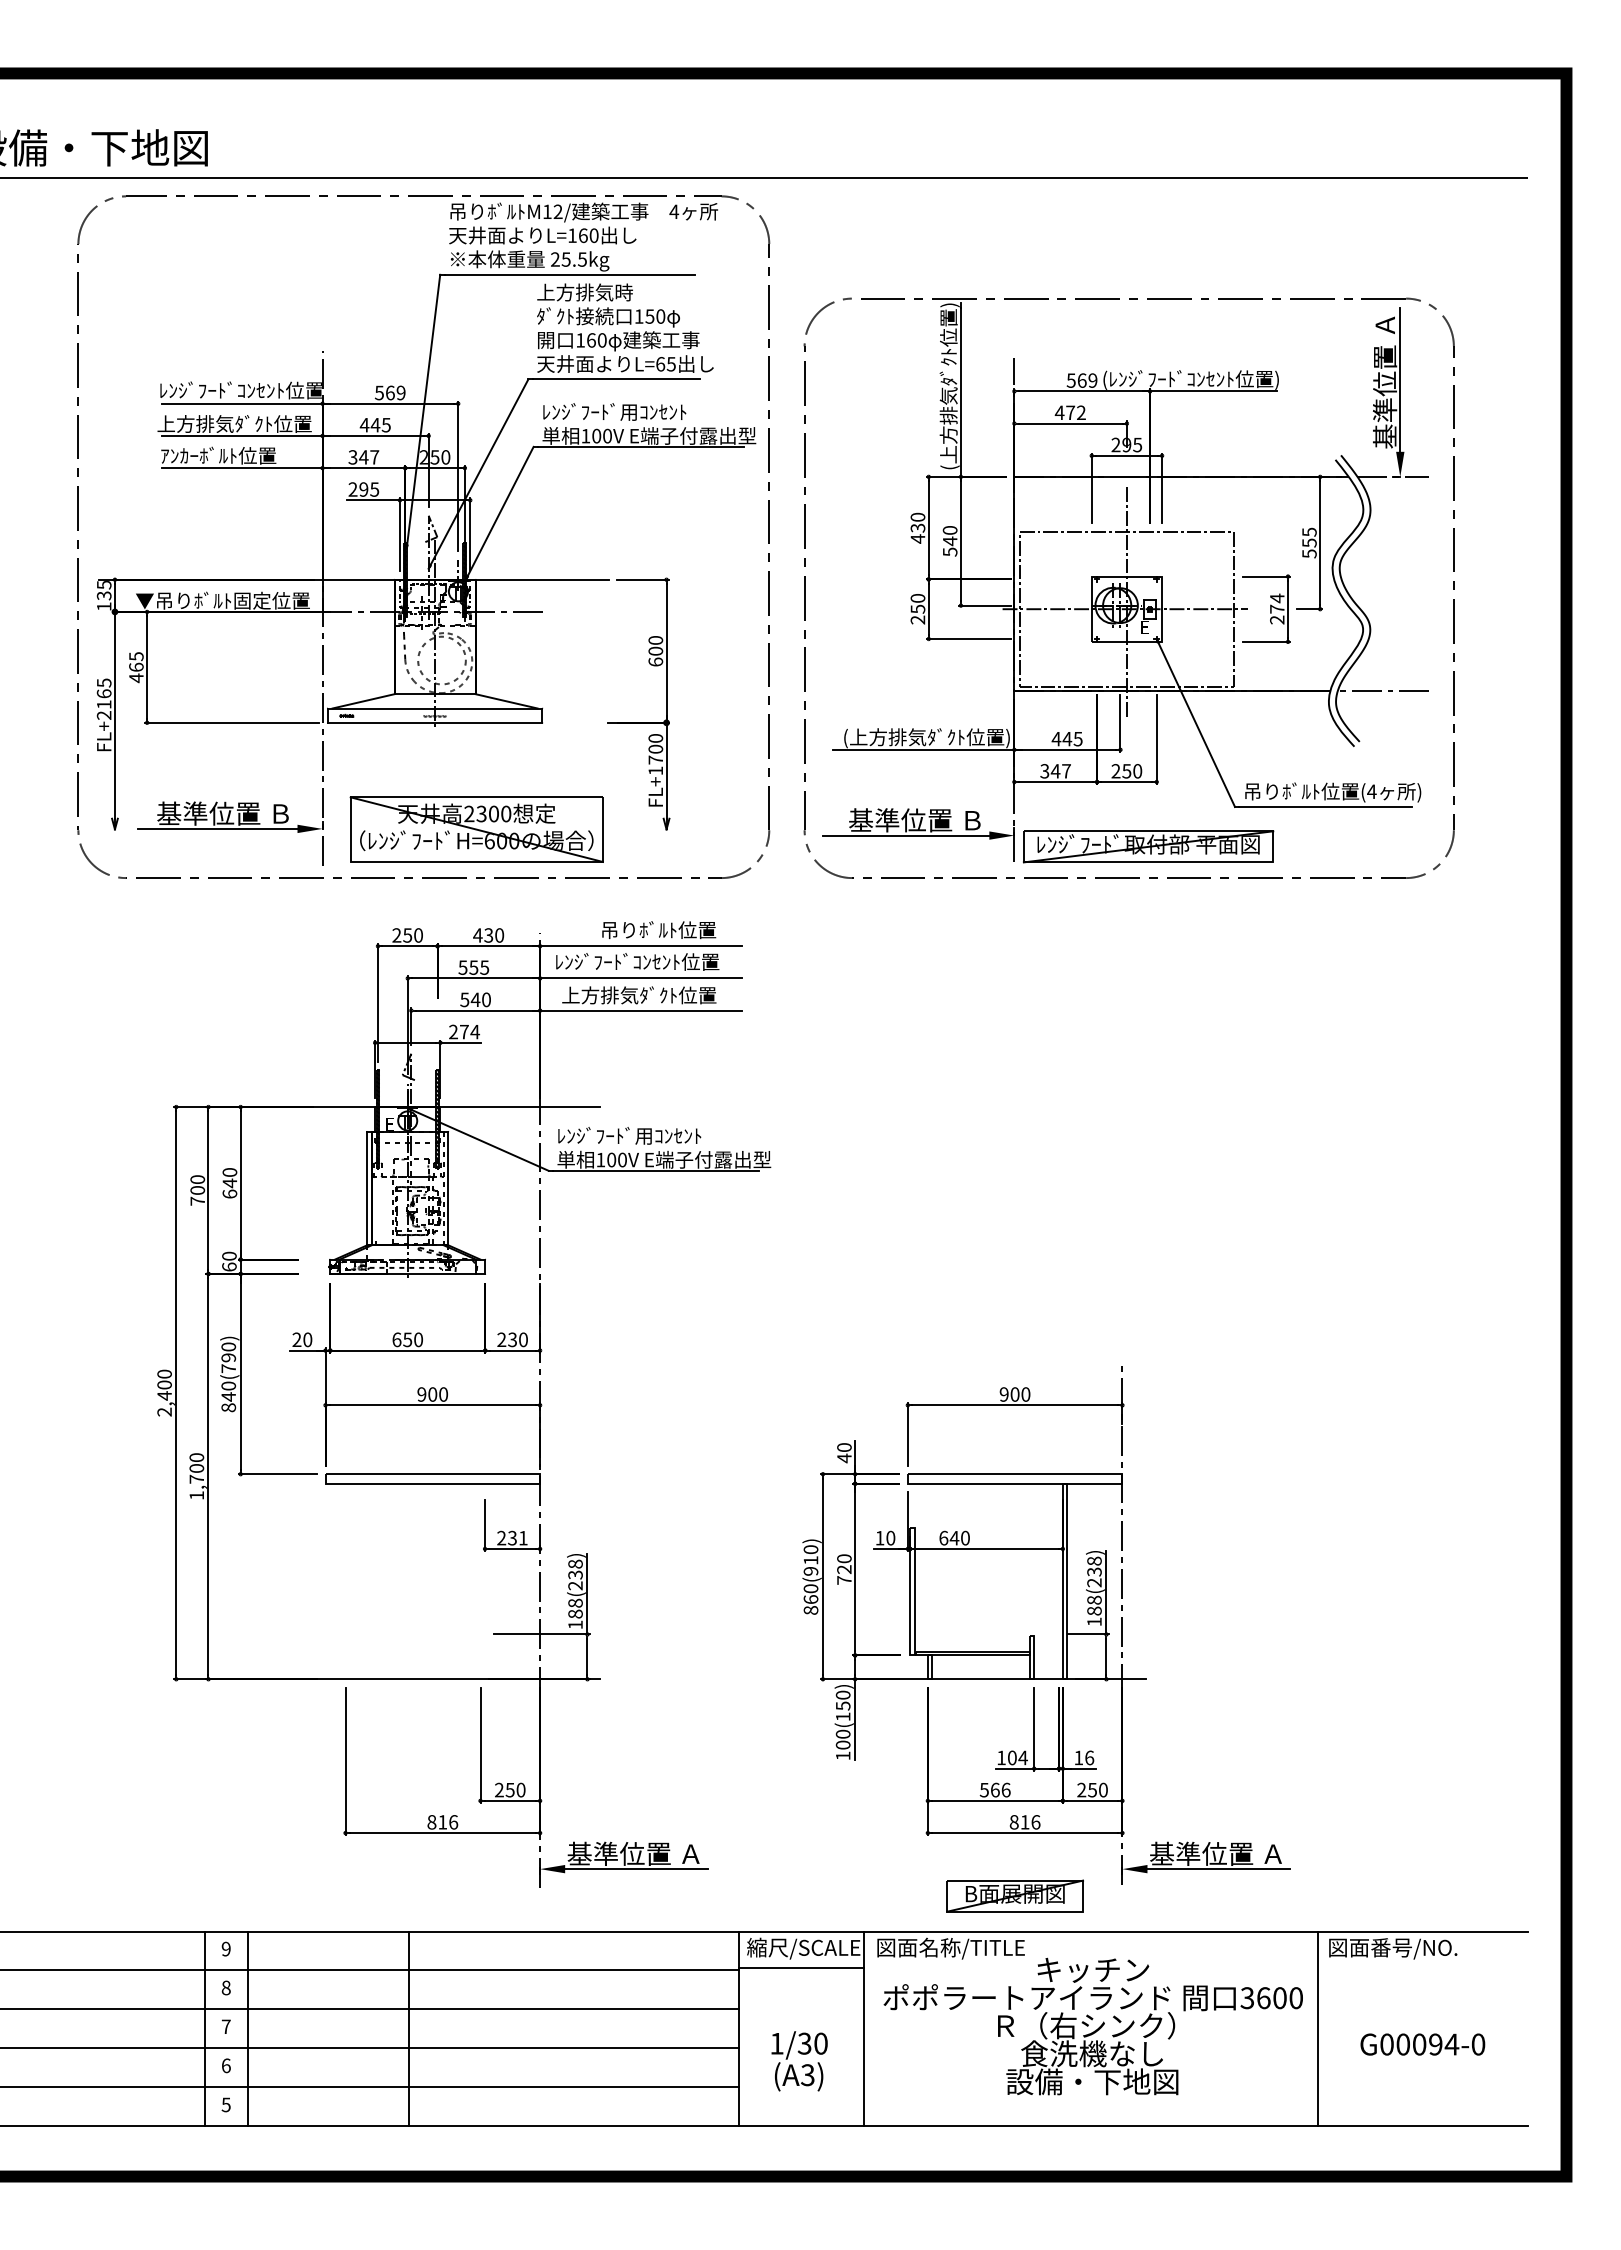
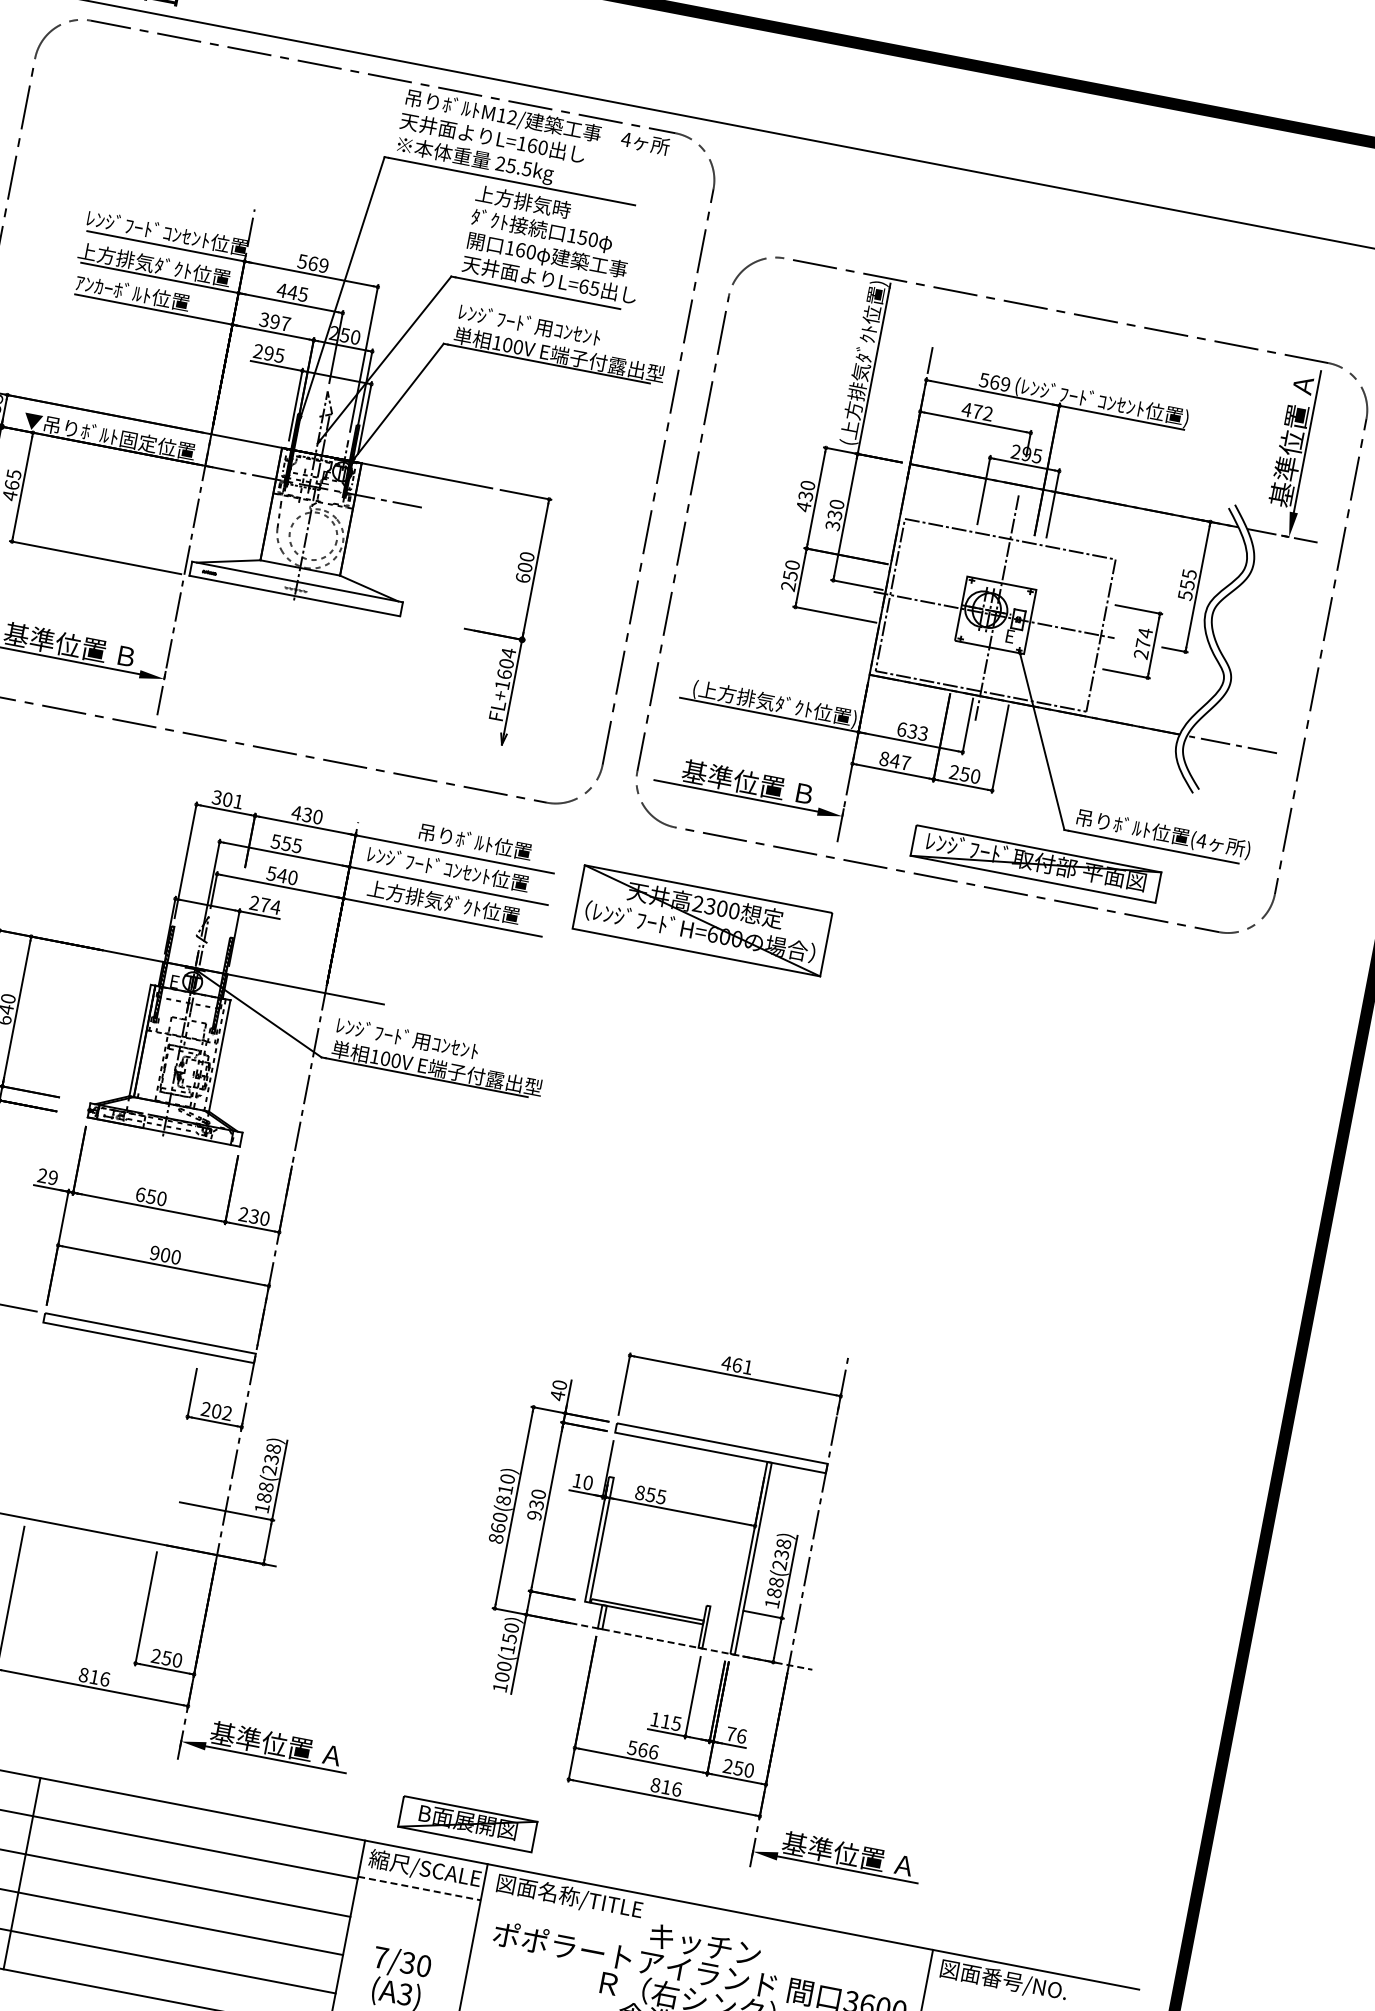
text: (363, 457) -> (274, 321), 347 -> 397
text: (949, 546) -> (833, 520), 540 -> 330
text: (1066, 738) -> (911, 730), 445 -> 633
text: (655, 748) -> (506, 662), FL+1700 -> FL+1604
text: (1044, 771) -> (884, 759), 347 -> 847
part: (476, 829) -> (702, 920), moved
part: (1148, 846) -> (1036, 863), moved
text: (407, 935) -> (227, 799), 250 -> 301
text: (307, 1339) -> (52, 1177), 20 -> 29
text: (1014, 1394) -> (736, 1365), 900 -> 461
text: (517, 1537) -> (221, 1411), 231 -> 202
text: (954, 1537) -> (650, 1494), 640 -> 855
text: (810, 1570) -> (503, 1499), 860(910) -> 860(810)
text: (844, 1574) -> (535, 1509), 720 -> 930
line: (1012, 1679) -> (680, 1644), solid -> dashed
text: (1017, 1757) -> (671, 1722), 104 -> 115
text: (1078, 1757) -> (730, 1733), 16 -> 76
part: (1014, 1895) -> (467, 1823), moved
line: (802, 1968) -> (420, 1888), solid -> dashed
text: (776, 2043) -> (380, 1957), 1/30 -> 7/30

